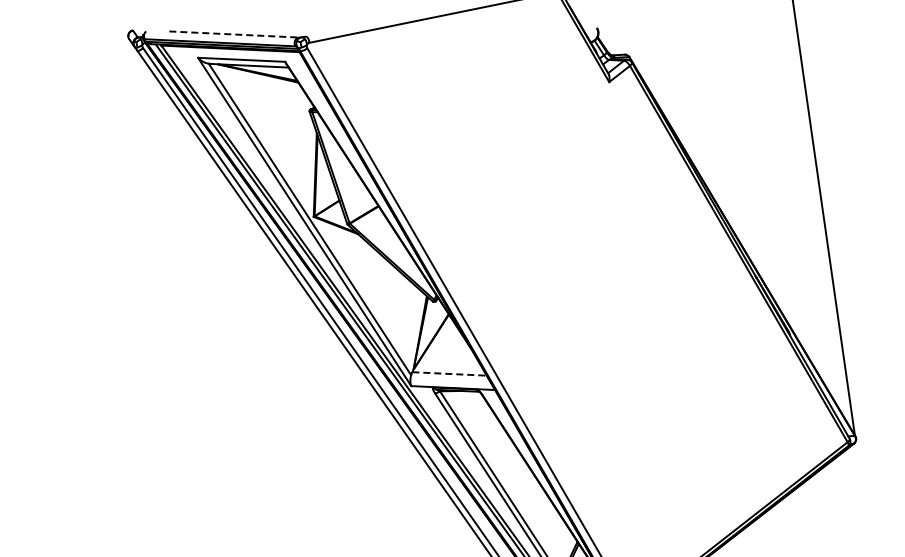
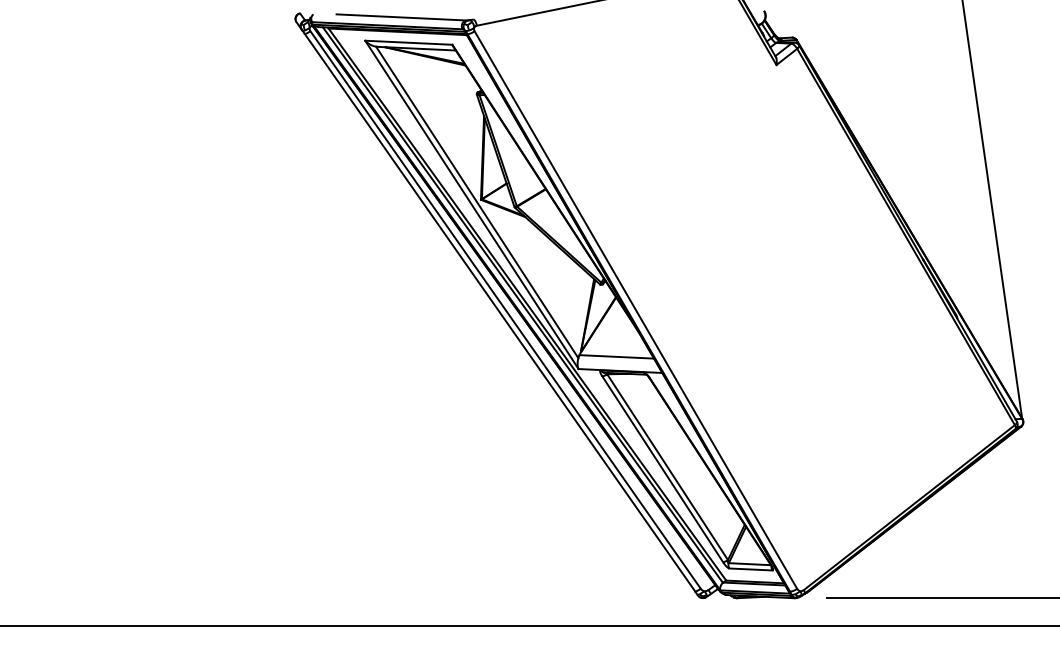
line: (234, 34) -> (401, 17), dashed -> solid
line: (450, 373) -> (617, 356), dashed -> solid

